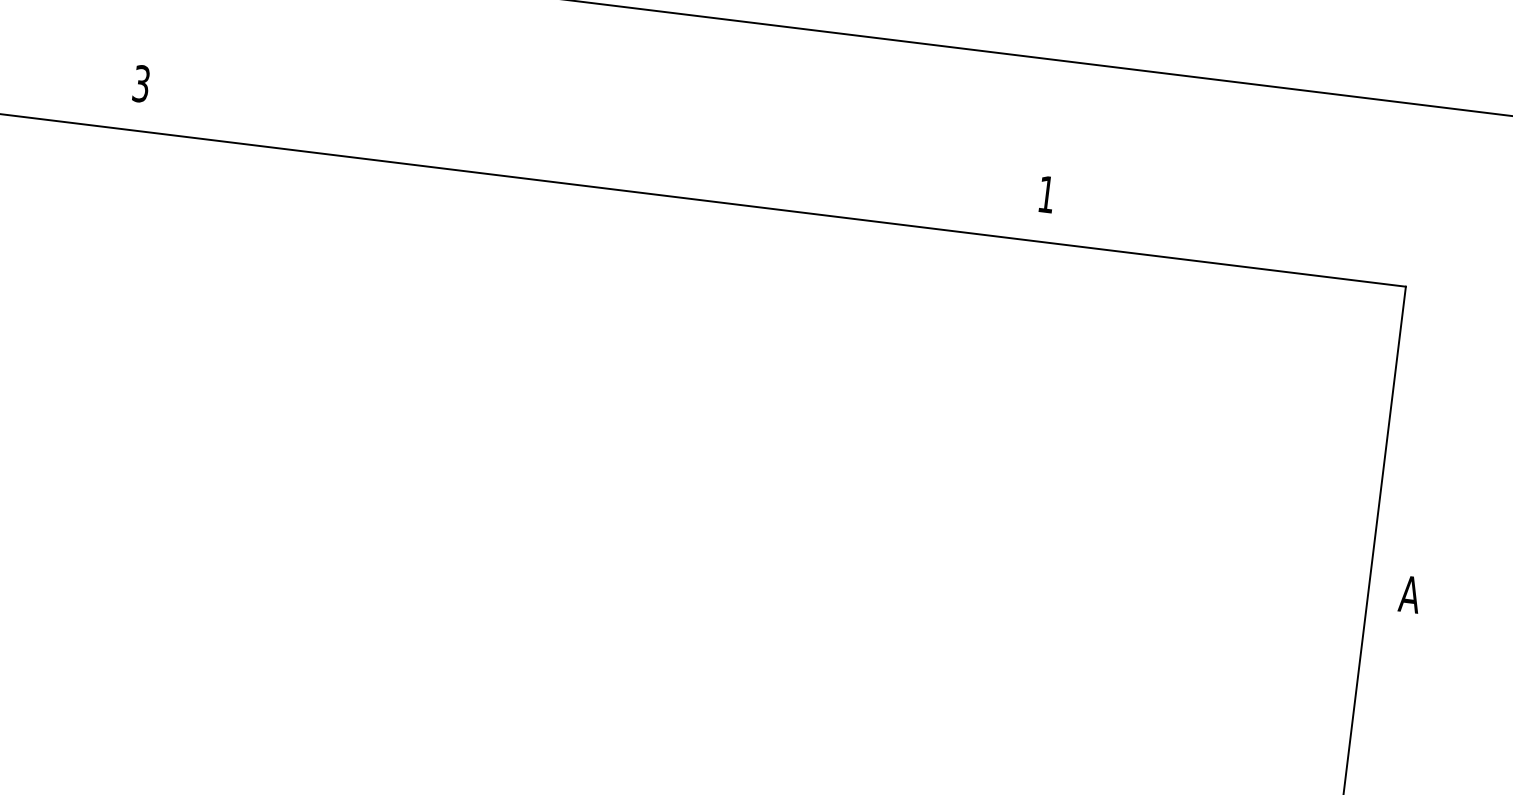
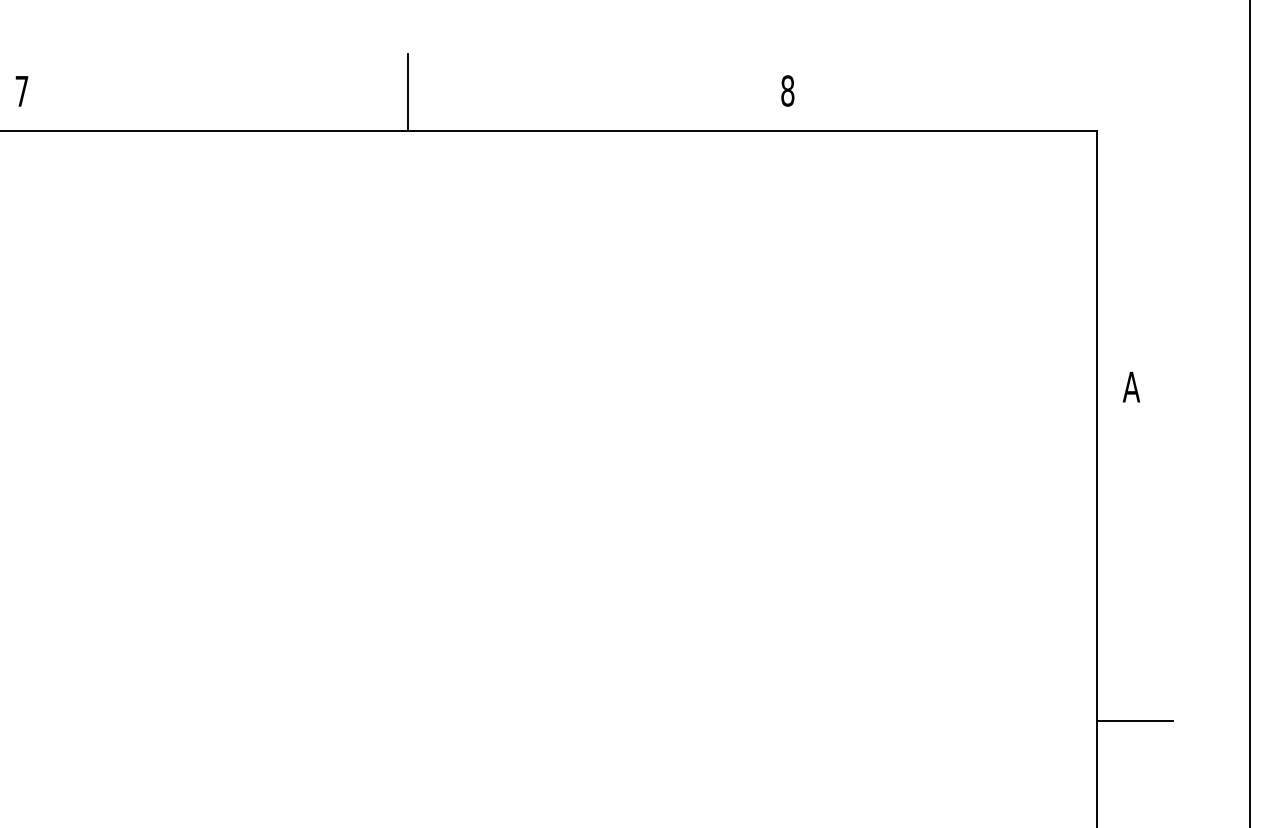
text: (140, 83) -> (21, 91), 3 -> 7
line: (596, 141) -> (407, 92), added
text: (1046, 193) -> (787, 90), 1 -> 8

